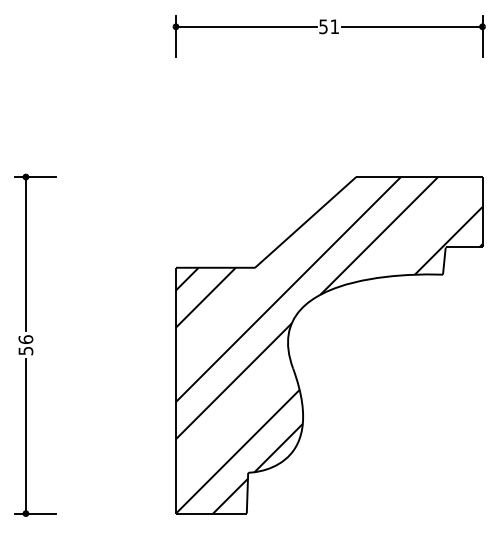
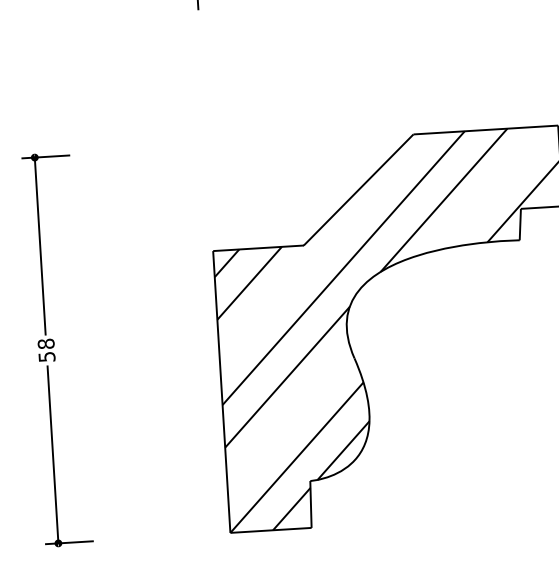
text: (25, 339) -> (45, 343), 56 -> 58

